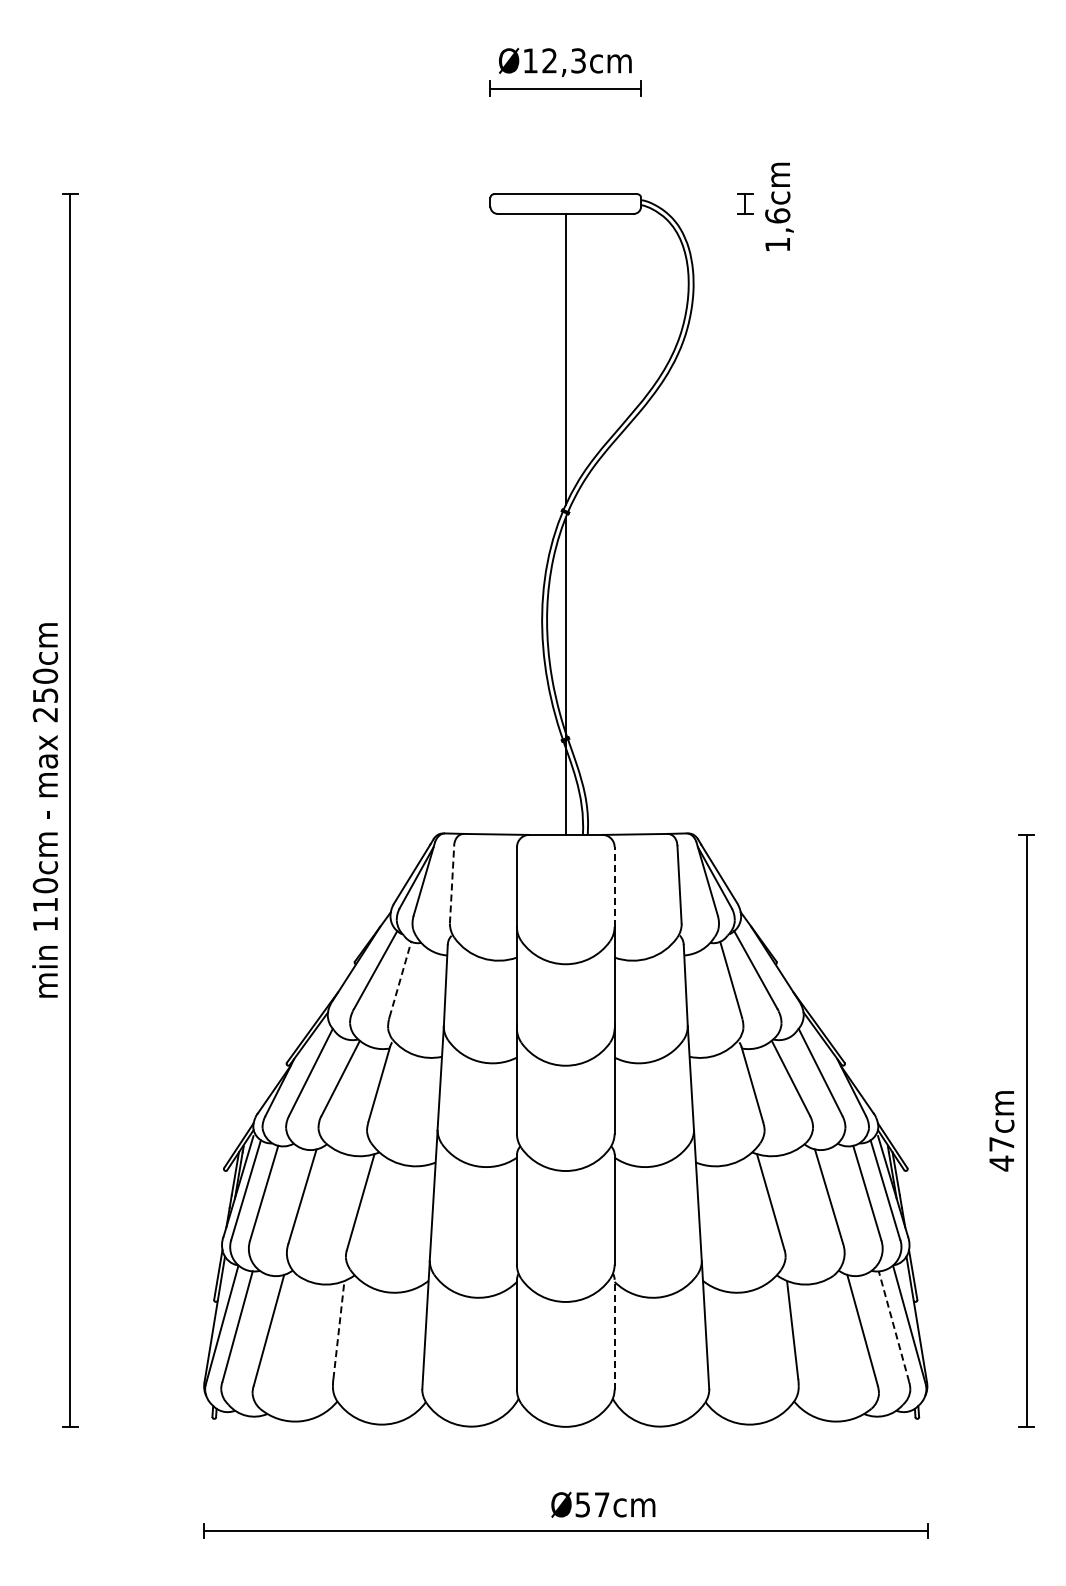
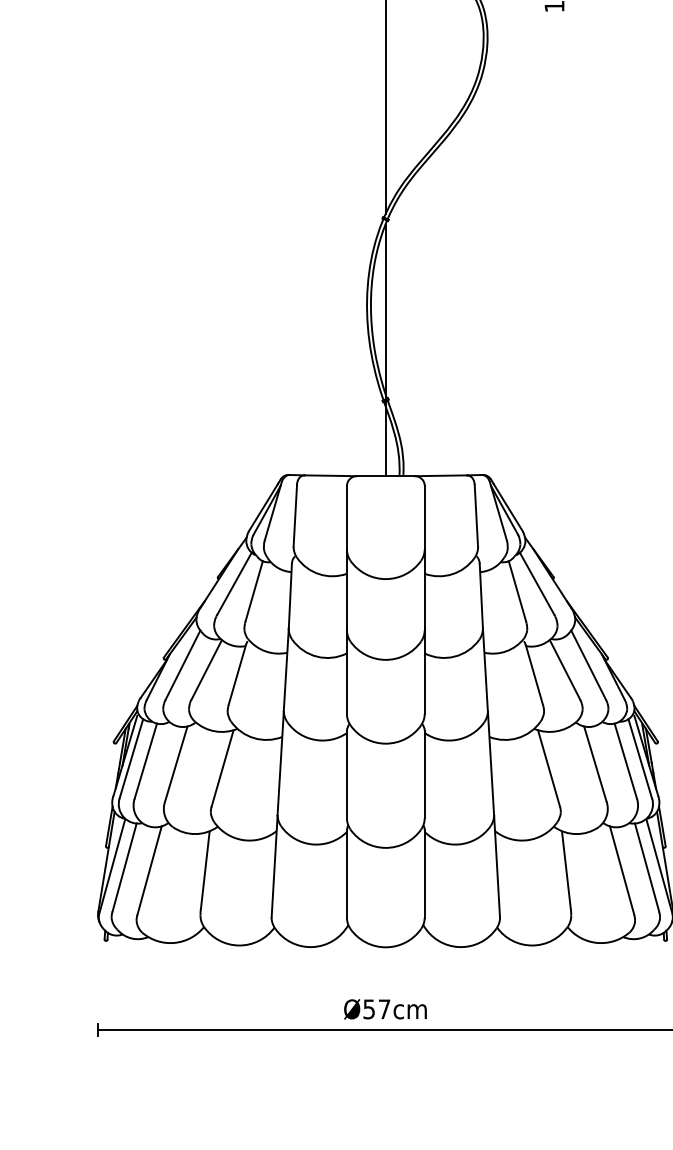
line: (452, 884) -> (295, 515), dashed -> solid
line: (614, 887) -> (424, 518), dashed -> solid
line: (400, 979) -> (254, 591), dashed -> solid
line: (893, 1326) -> (646, 867), dashed -> solid
line: (338, 1330) -> (204, 870), dashed -> solid
line: (614, 1334) -> (424, 873), dashed -> solid
text: (603, 1504) -> (385, 1009), moved

